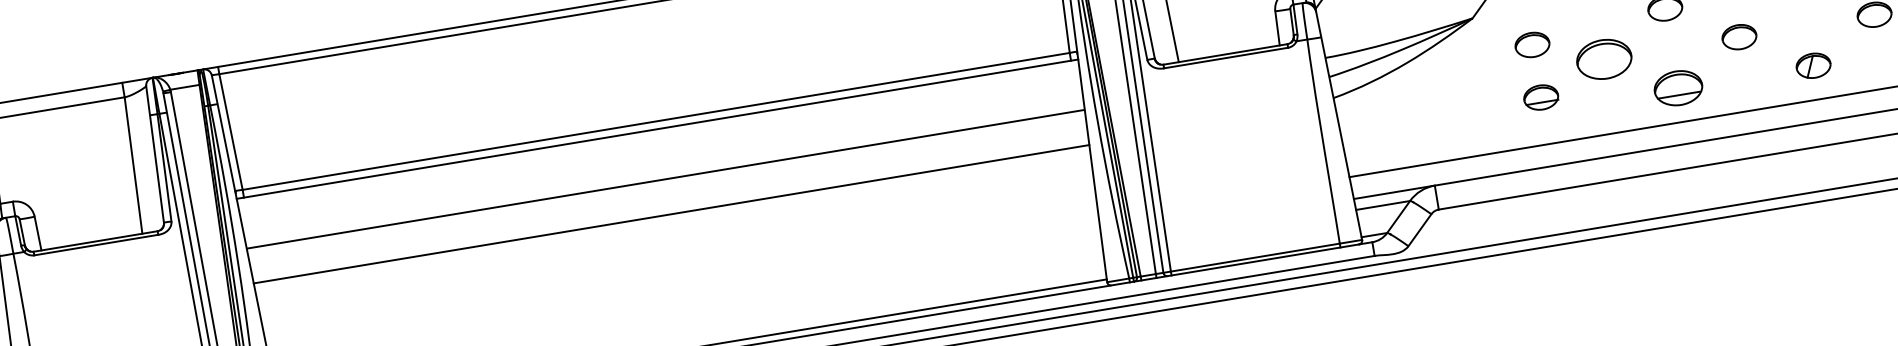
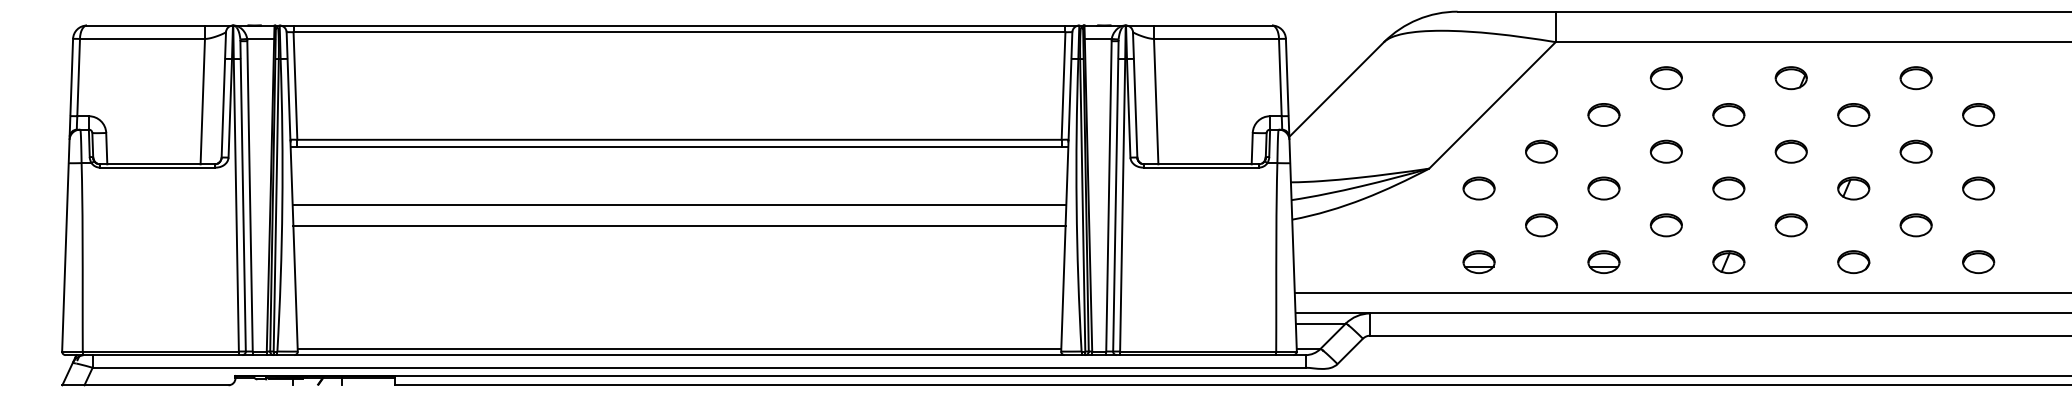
part: (1531, 45) -> (1478, 188), moved
part: (1604, 59) -> (1541, 225), size x0.62
part: (1677, 87) -> (1603, 261), size x0.71
part: (1540, 96) -> (1478, 261), moved
line: (665, 179) -> (679, 205), moved

